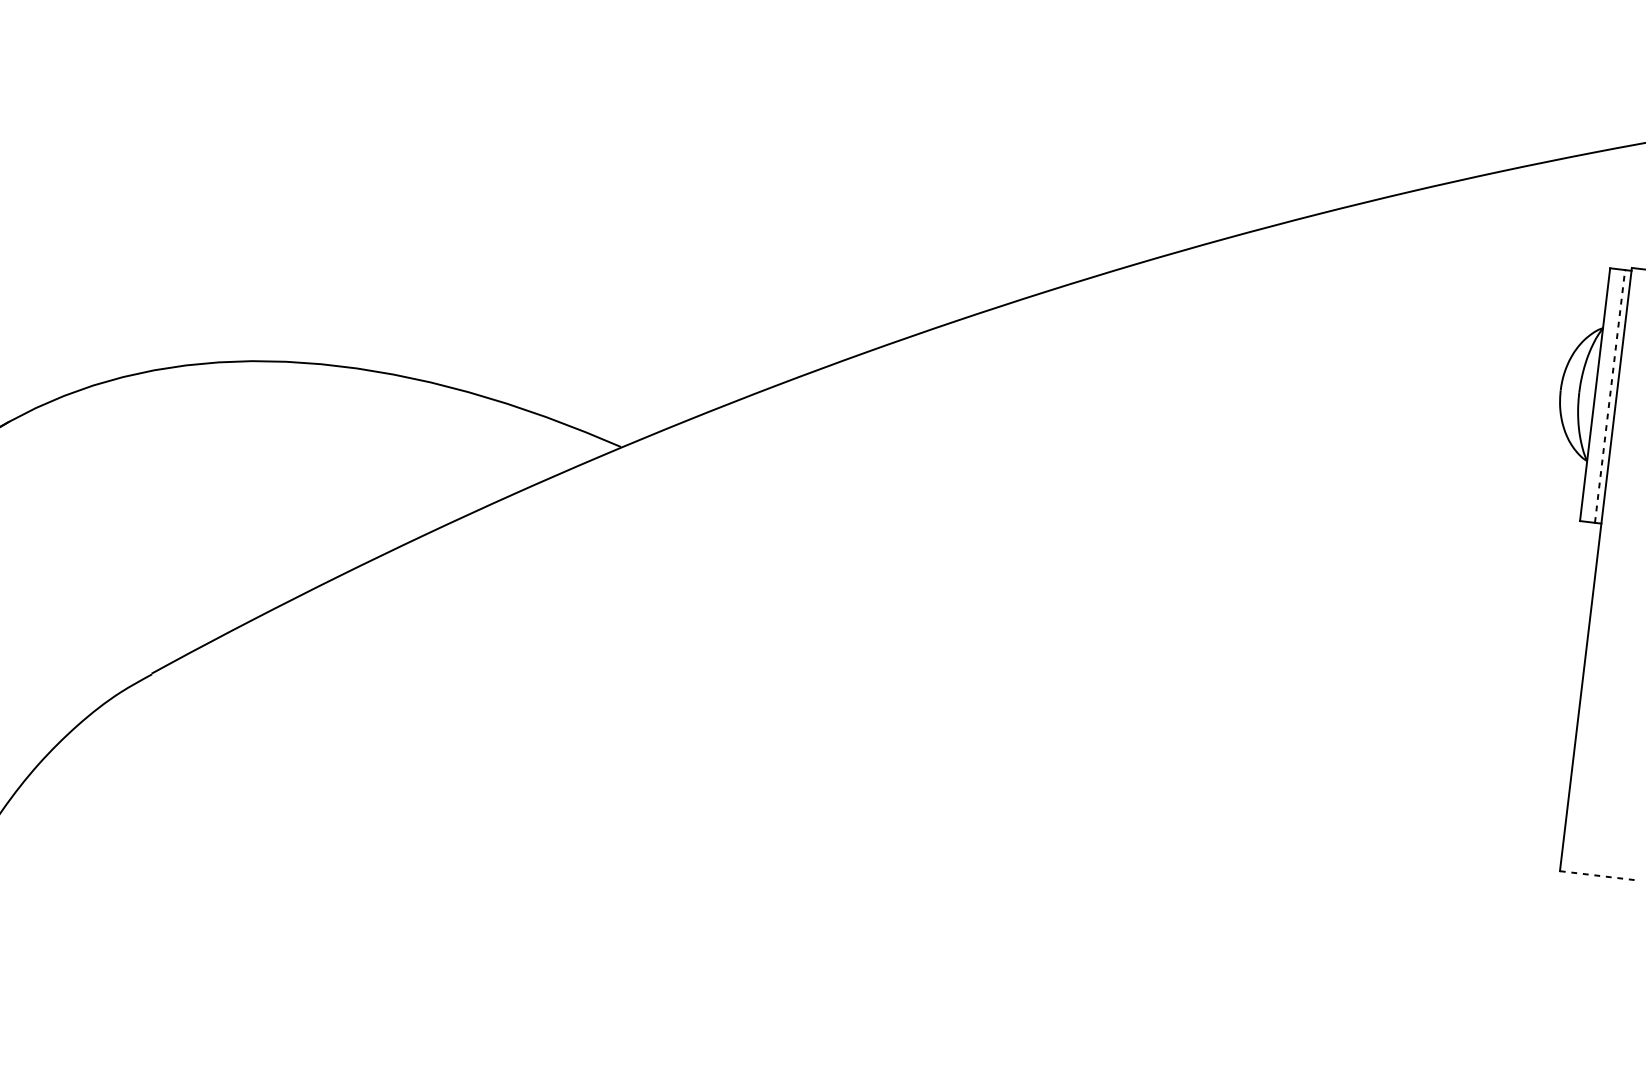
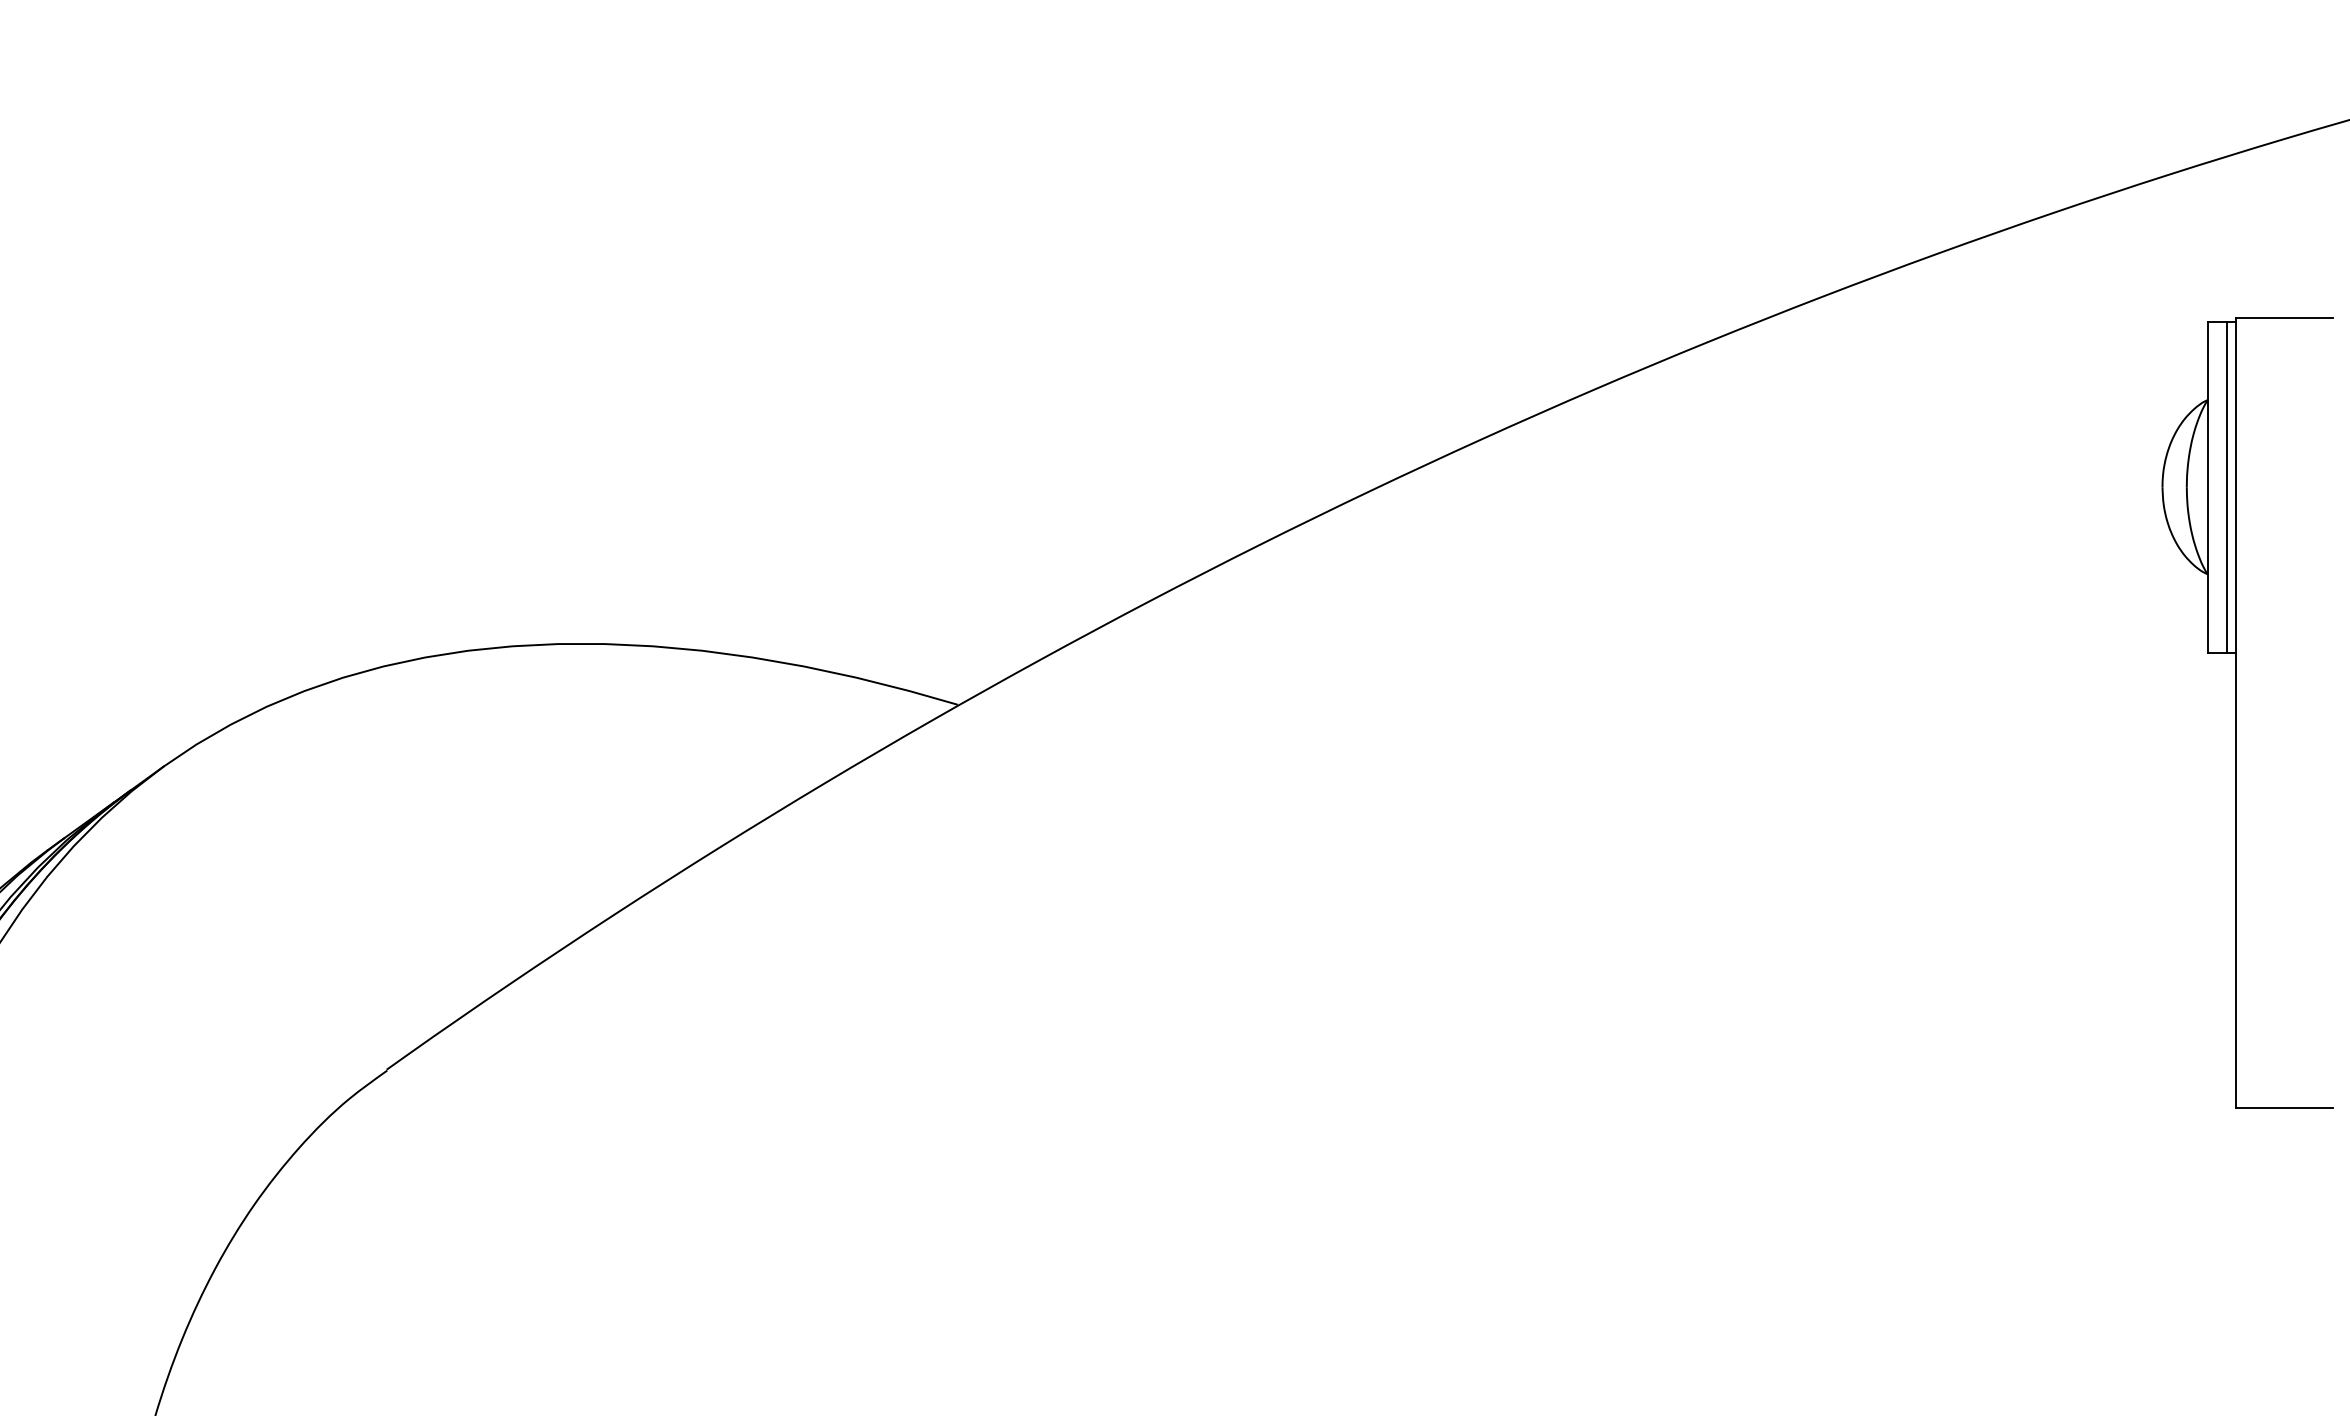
line: (1610, 396) -> (2227, 487), dashed -> solid
line: (1597, 875) -> (2284, 1107), dashed -> solid

